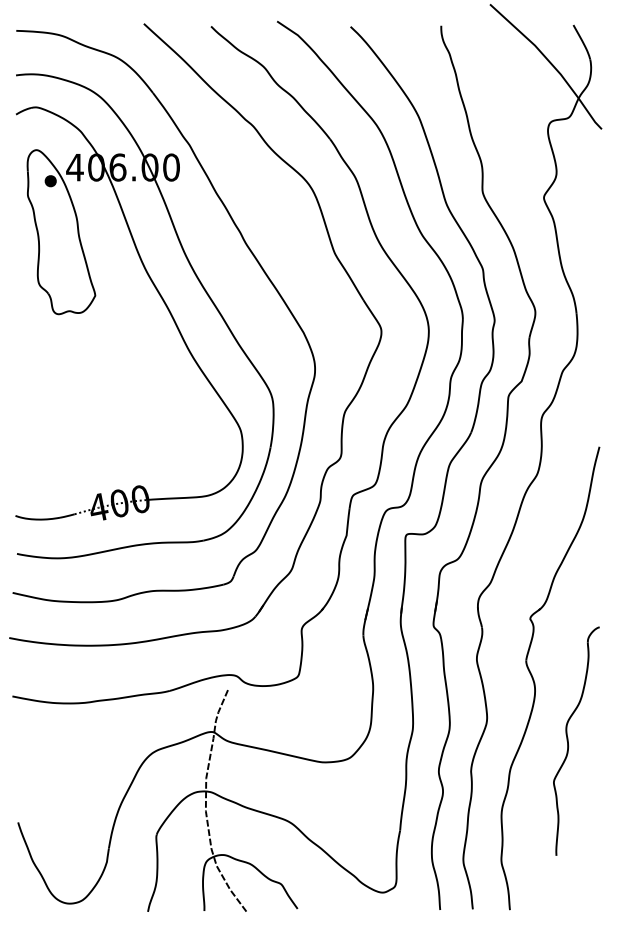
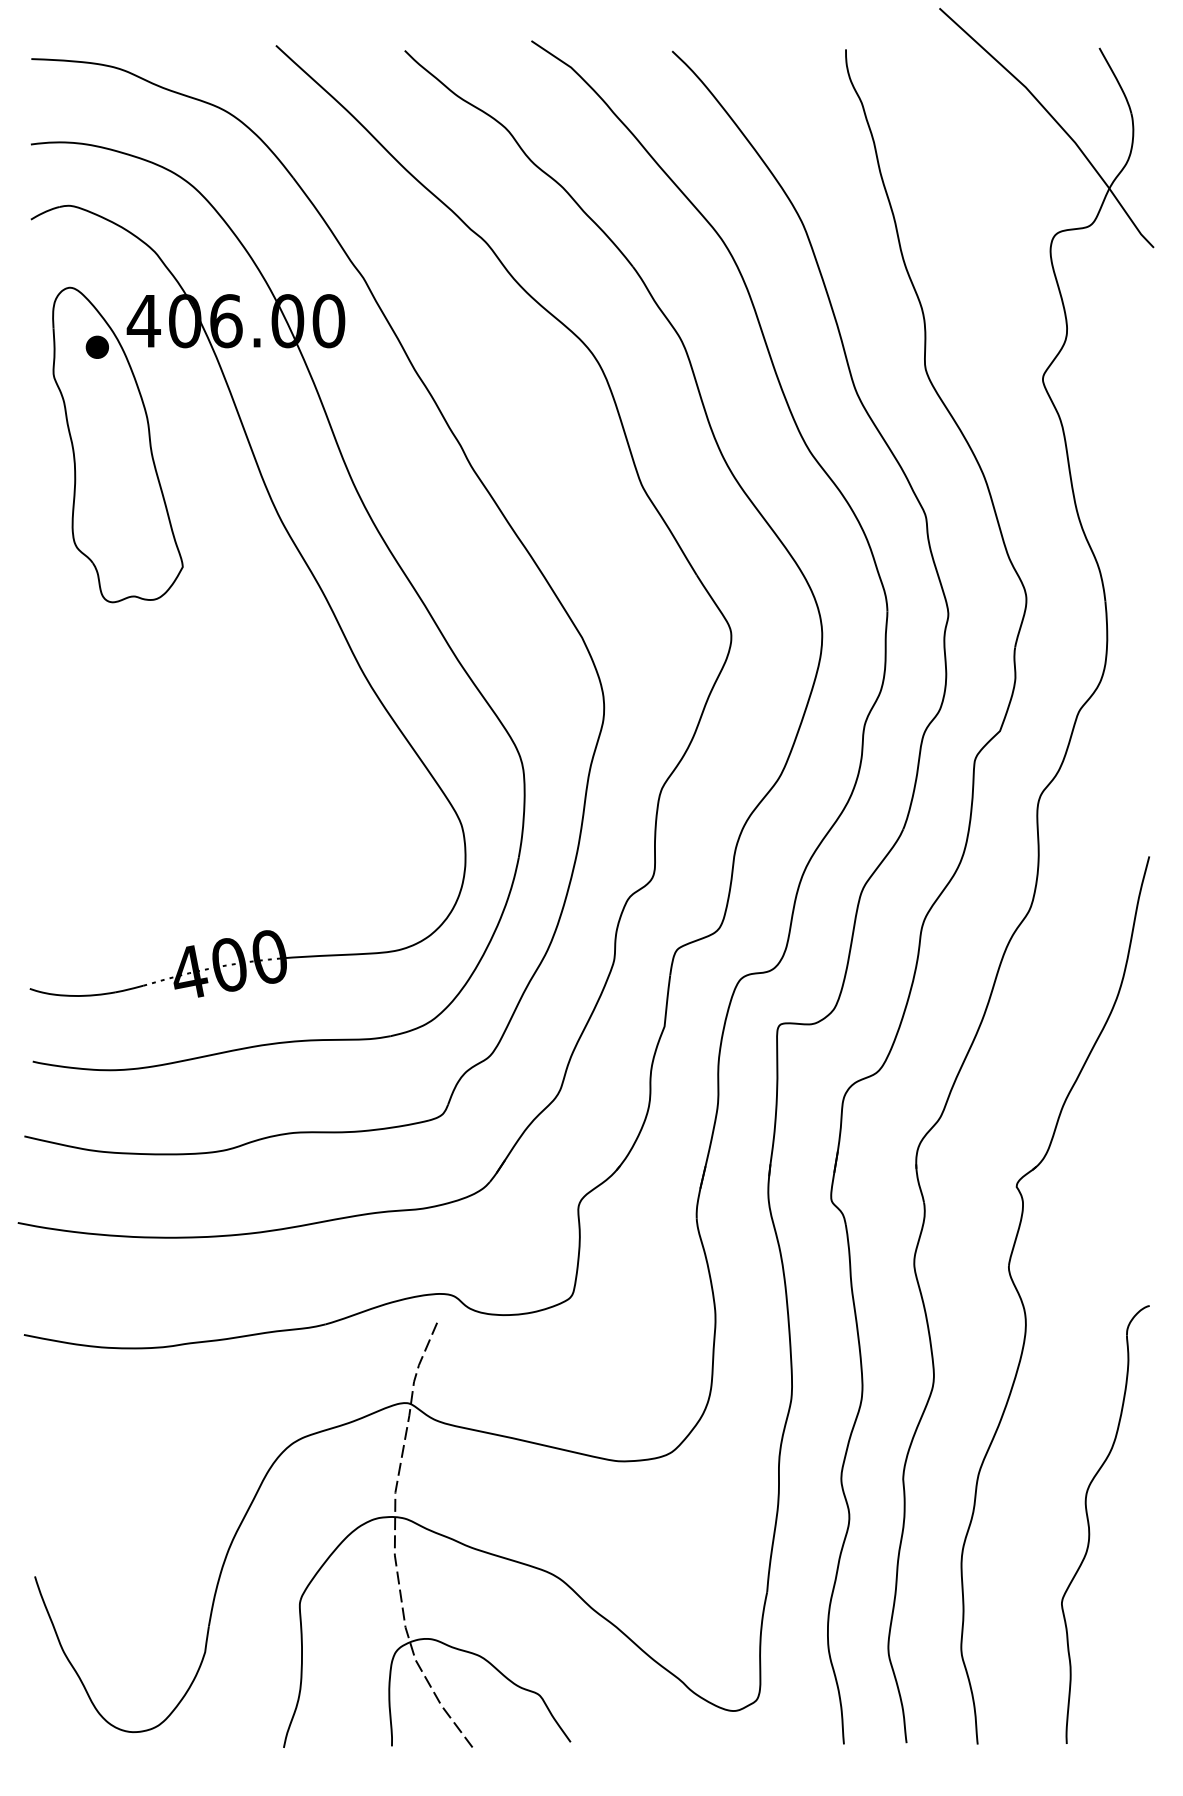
part: (568, 740) -> (1089, 1522), moved

